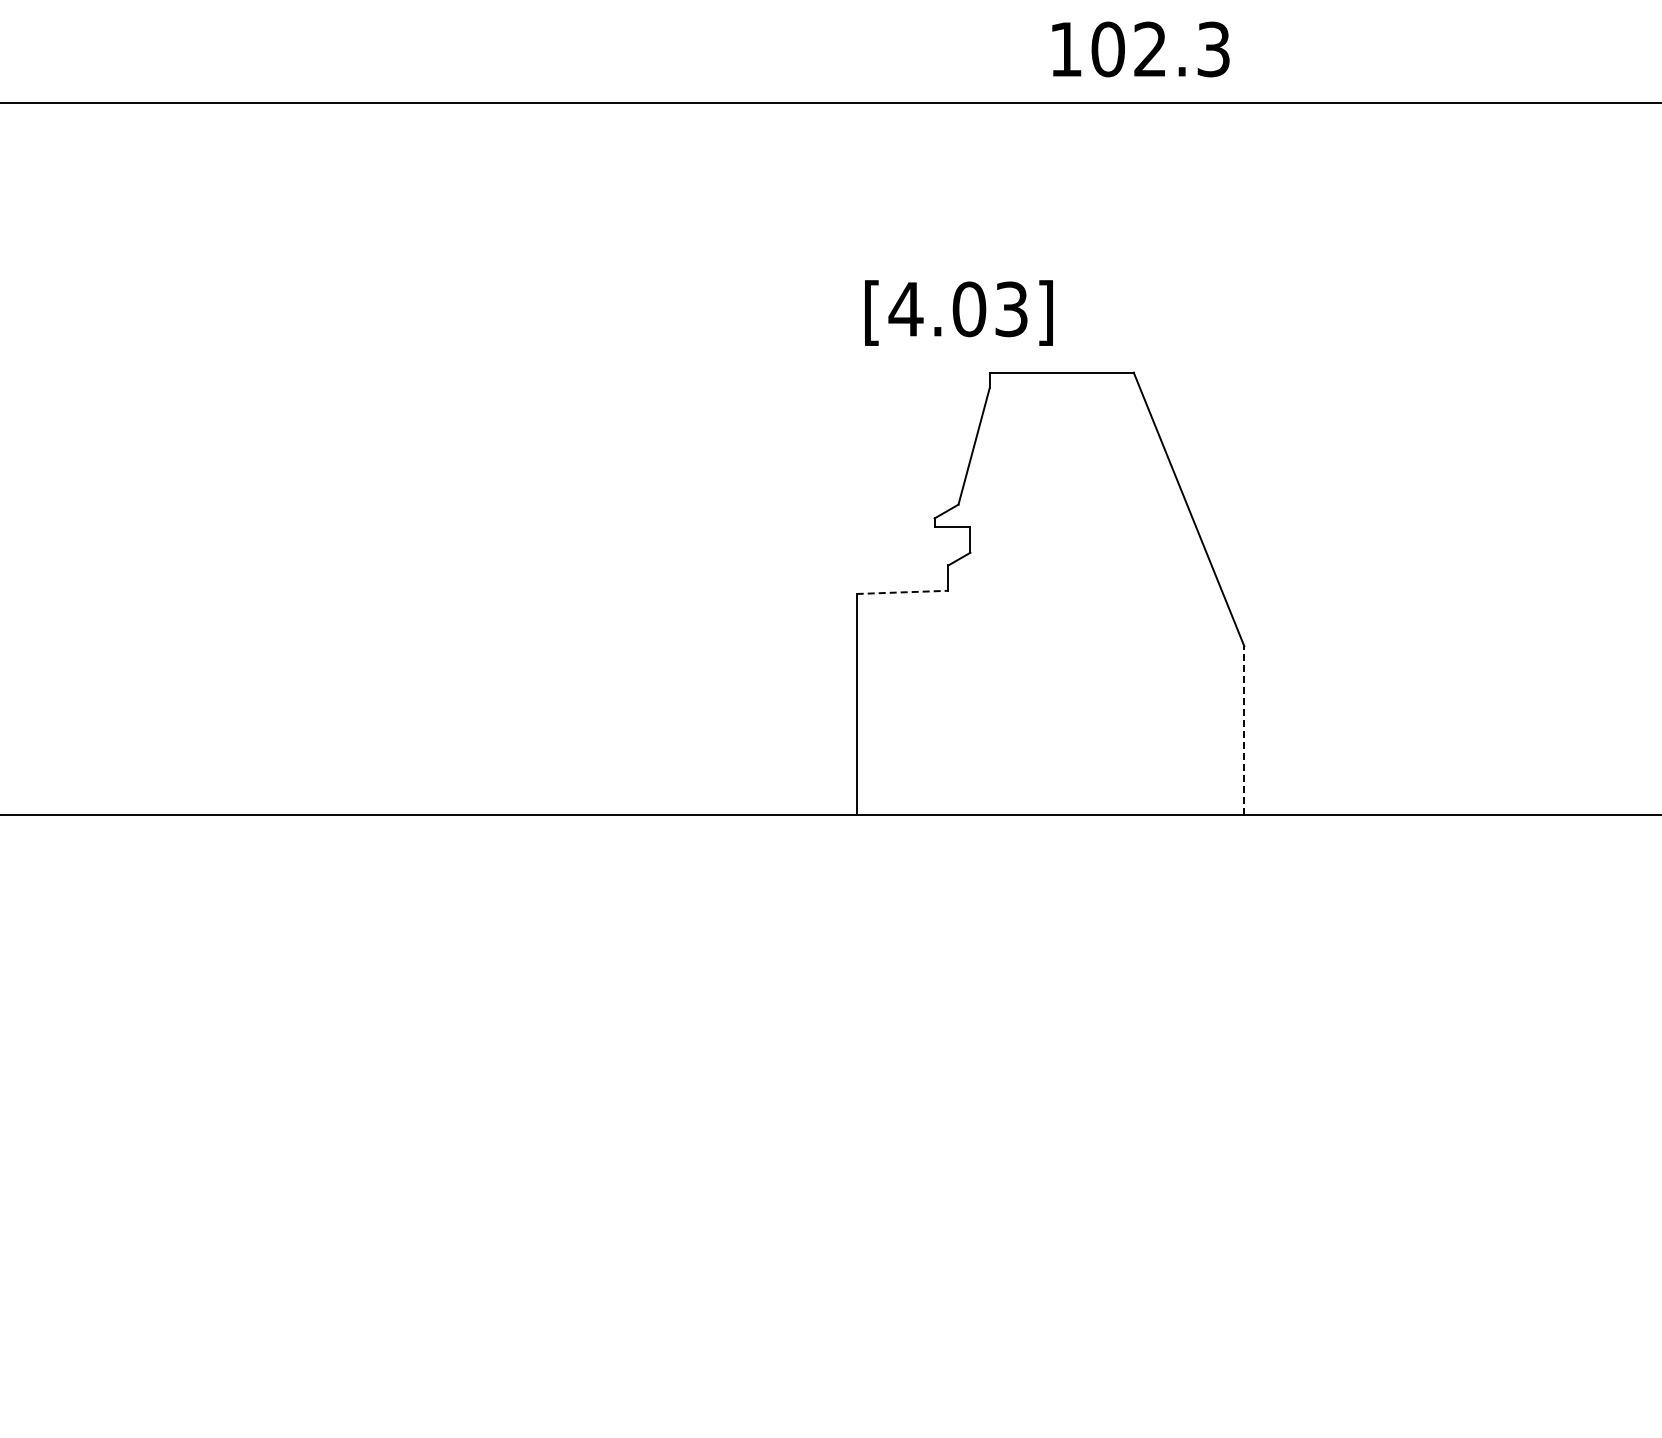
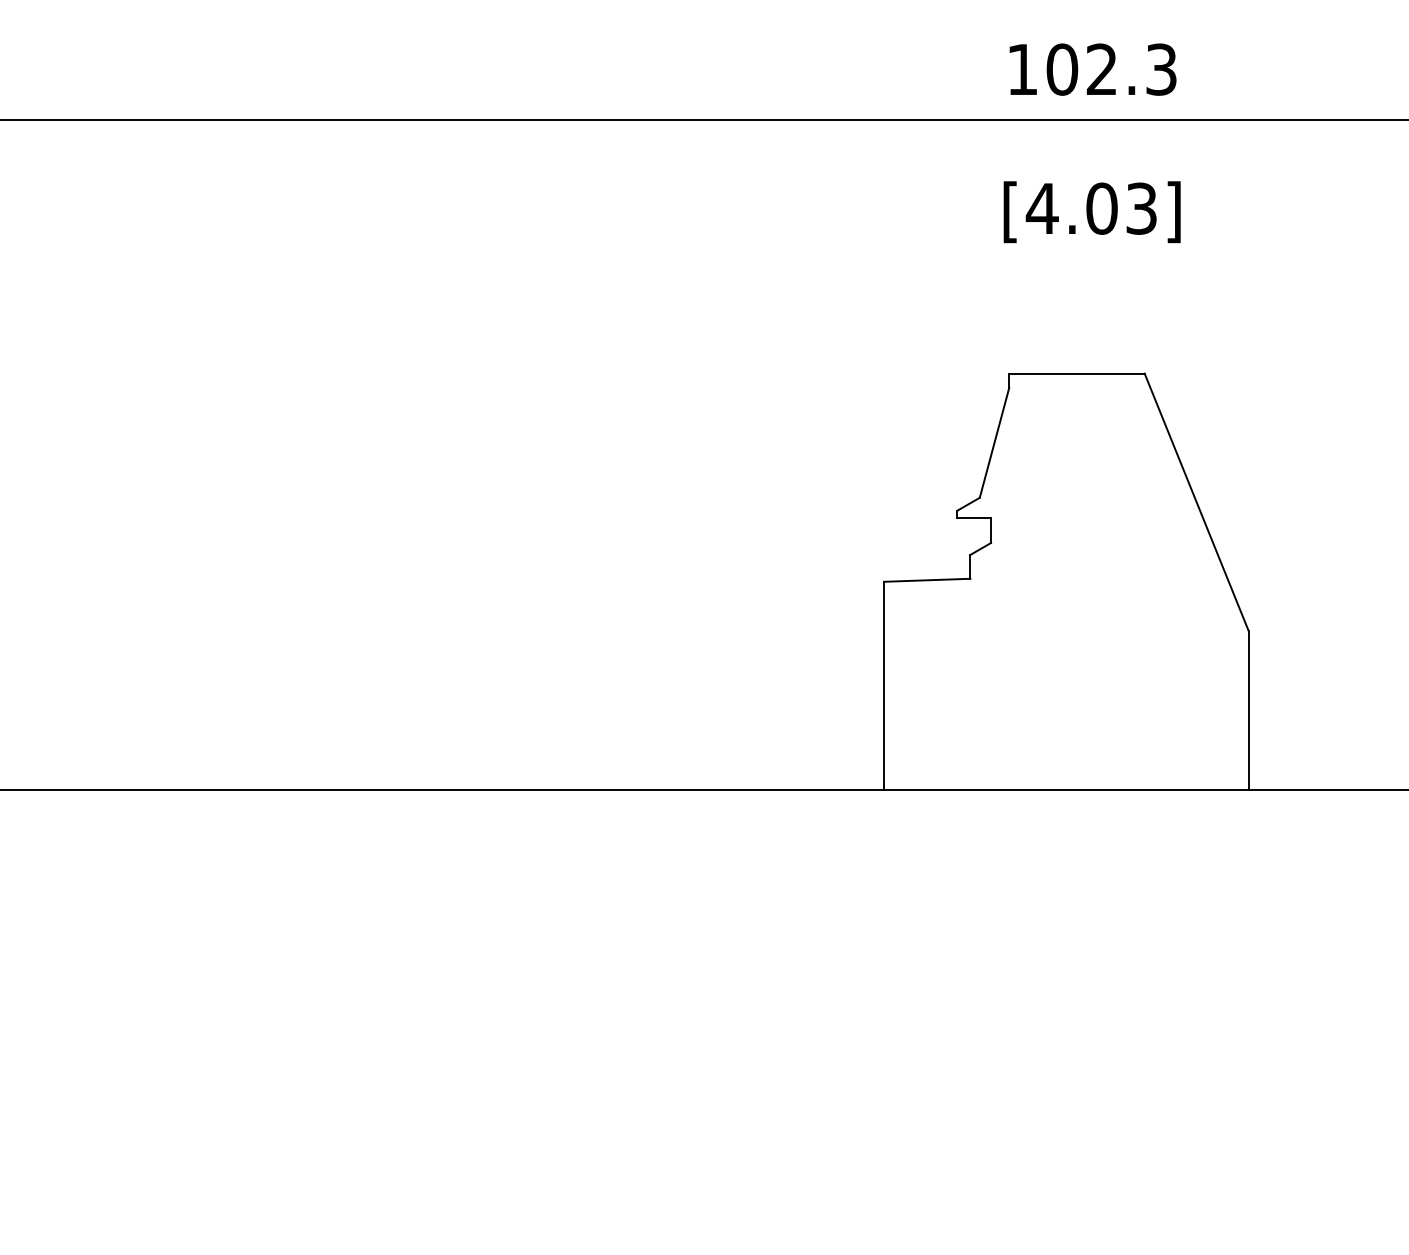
text: (1140, 49) -> (1092, 69), moved
text: (958, 312) -> (1091, 211), moved
line: (902, 592) -> (927, 580), dashed -> solid
line: (1244, 730) -> (1248, 710), dashed -> solid

